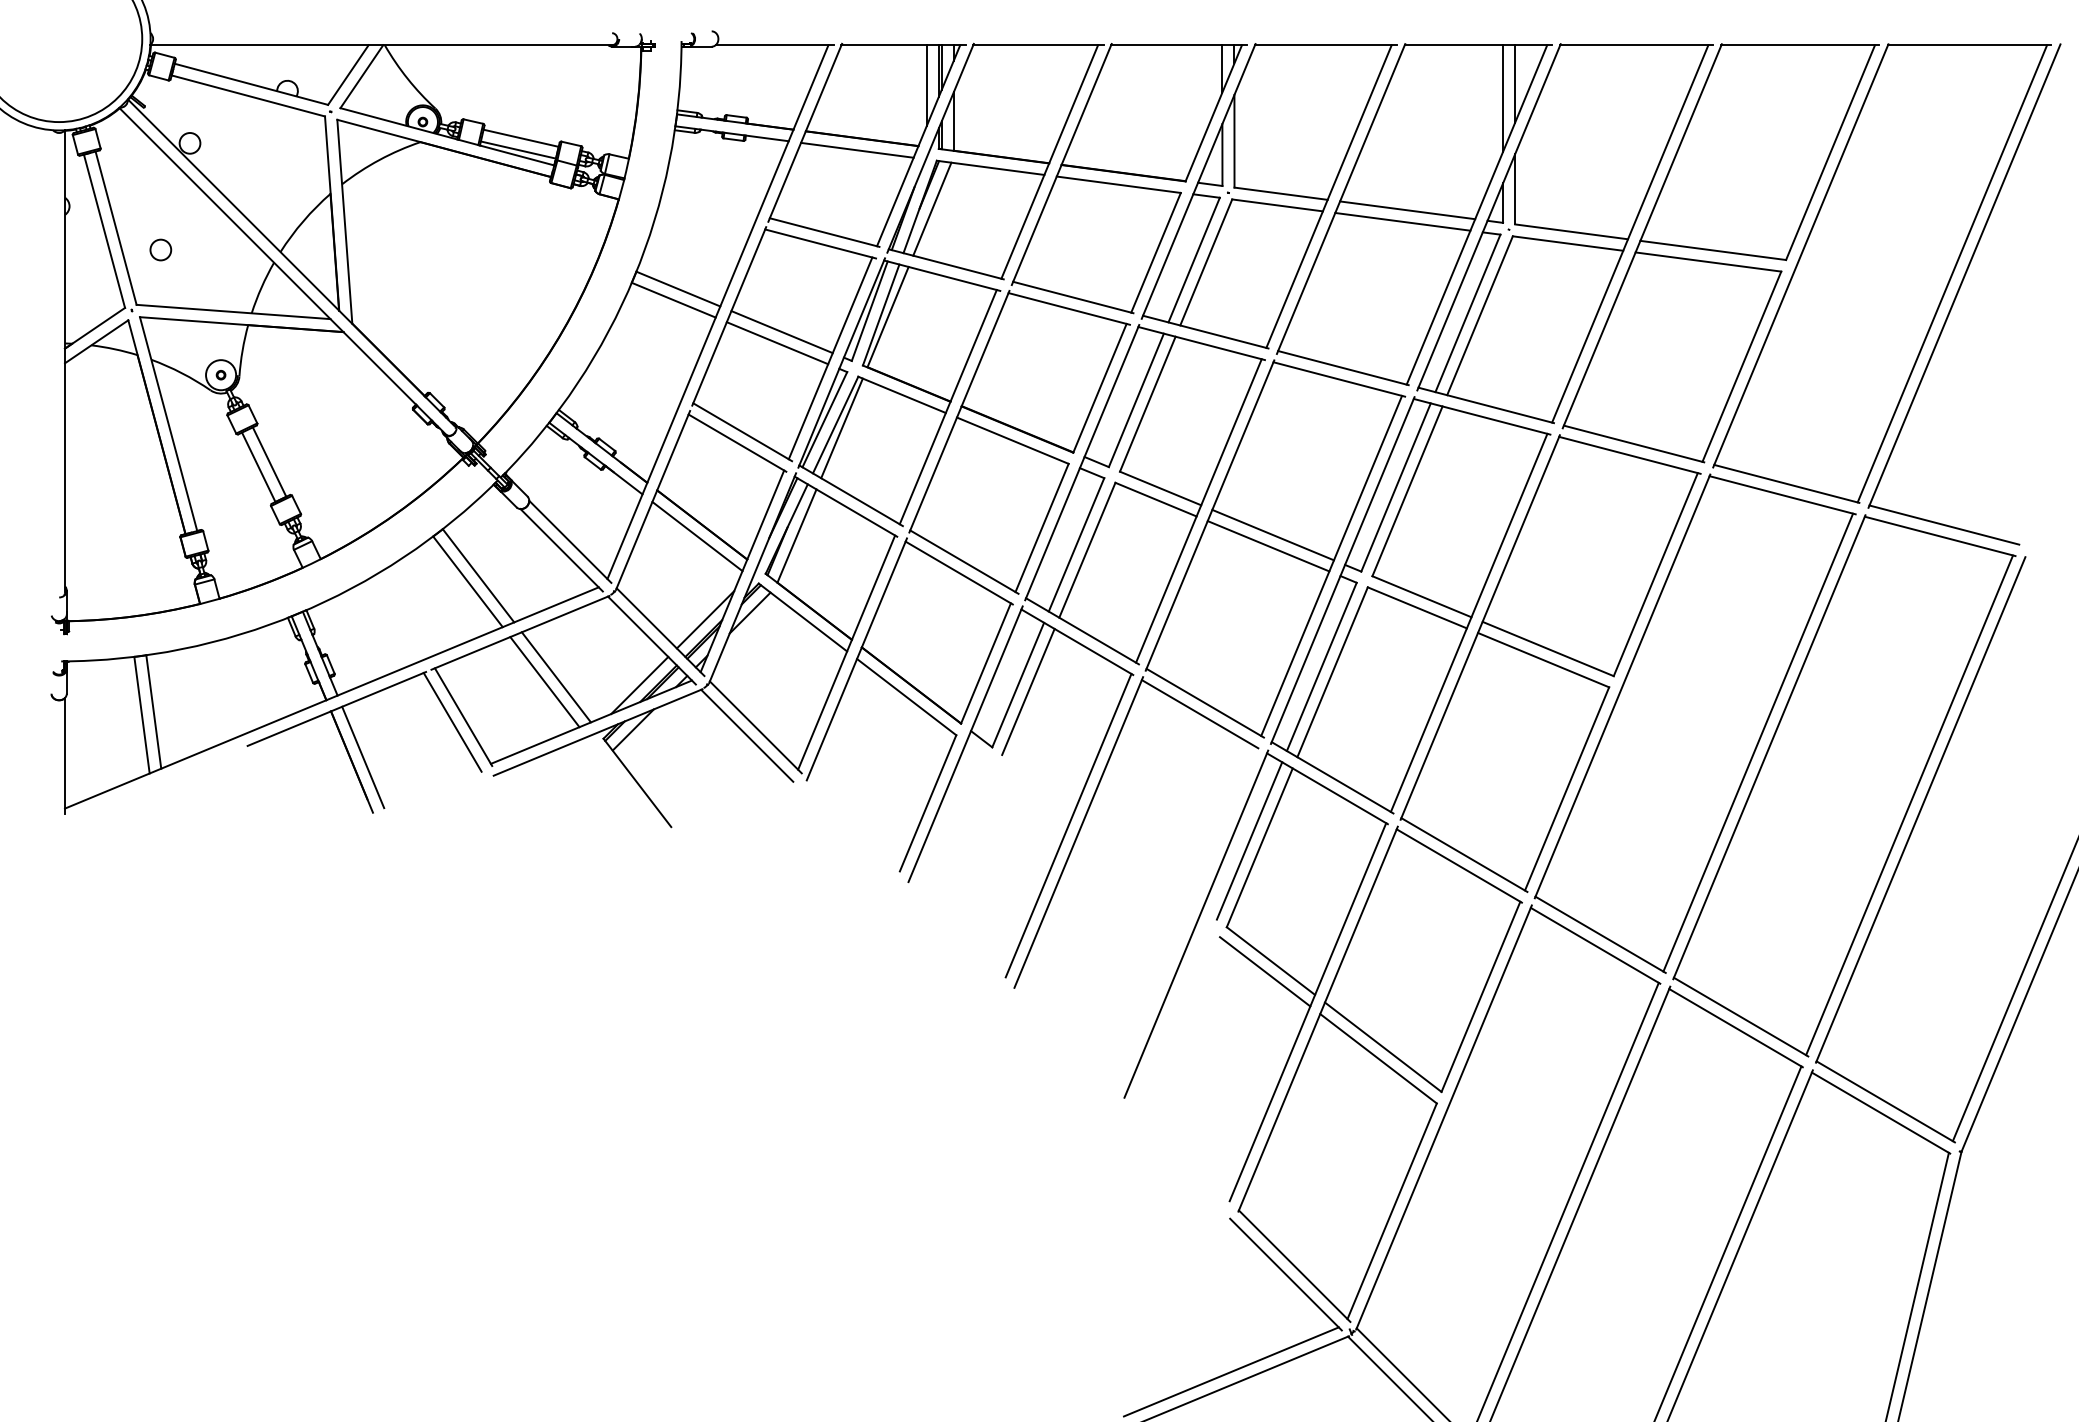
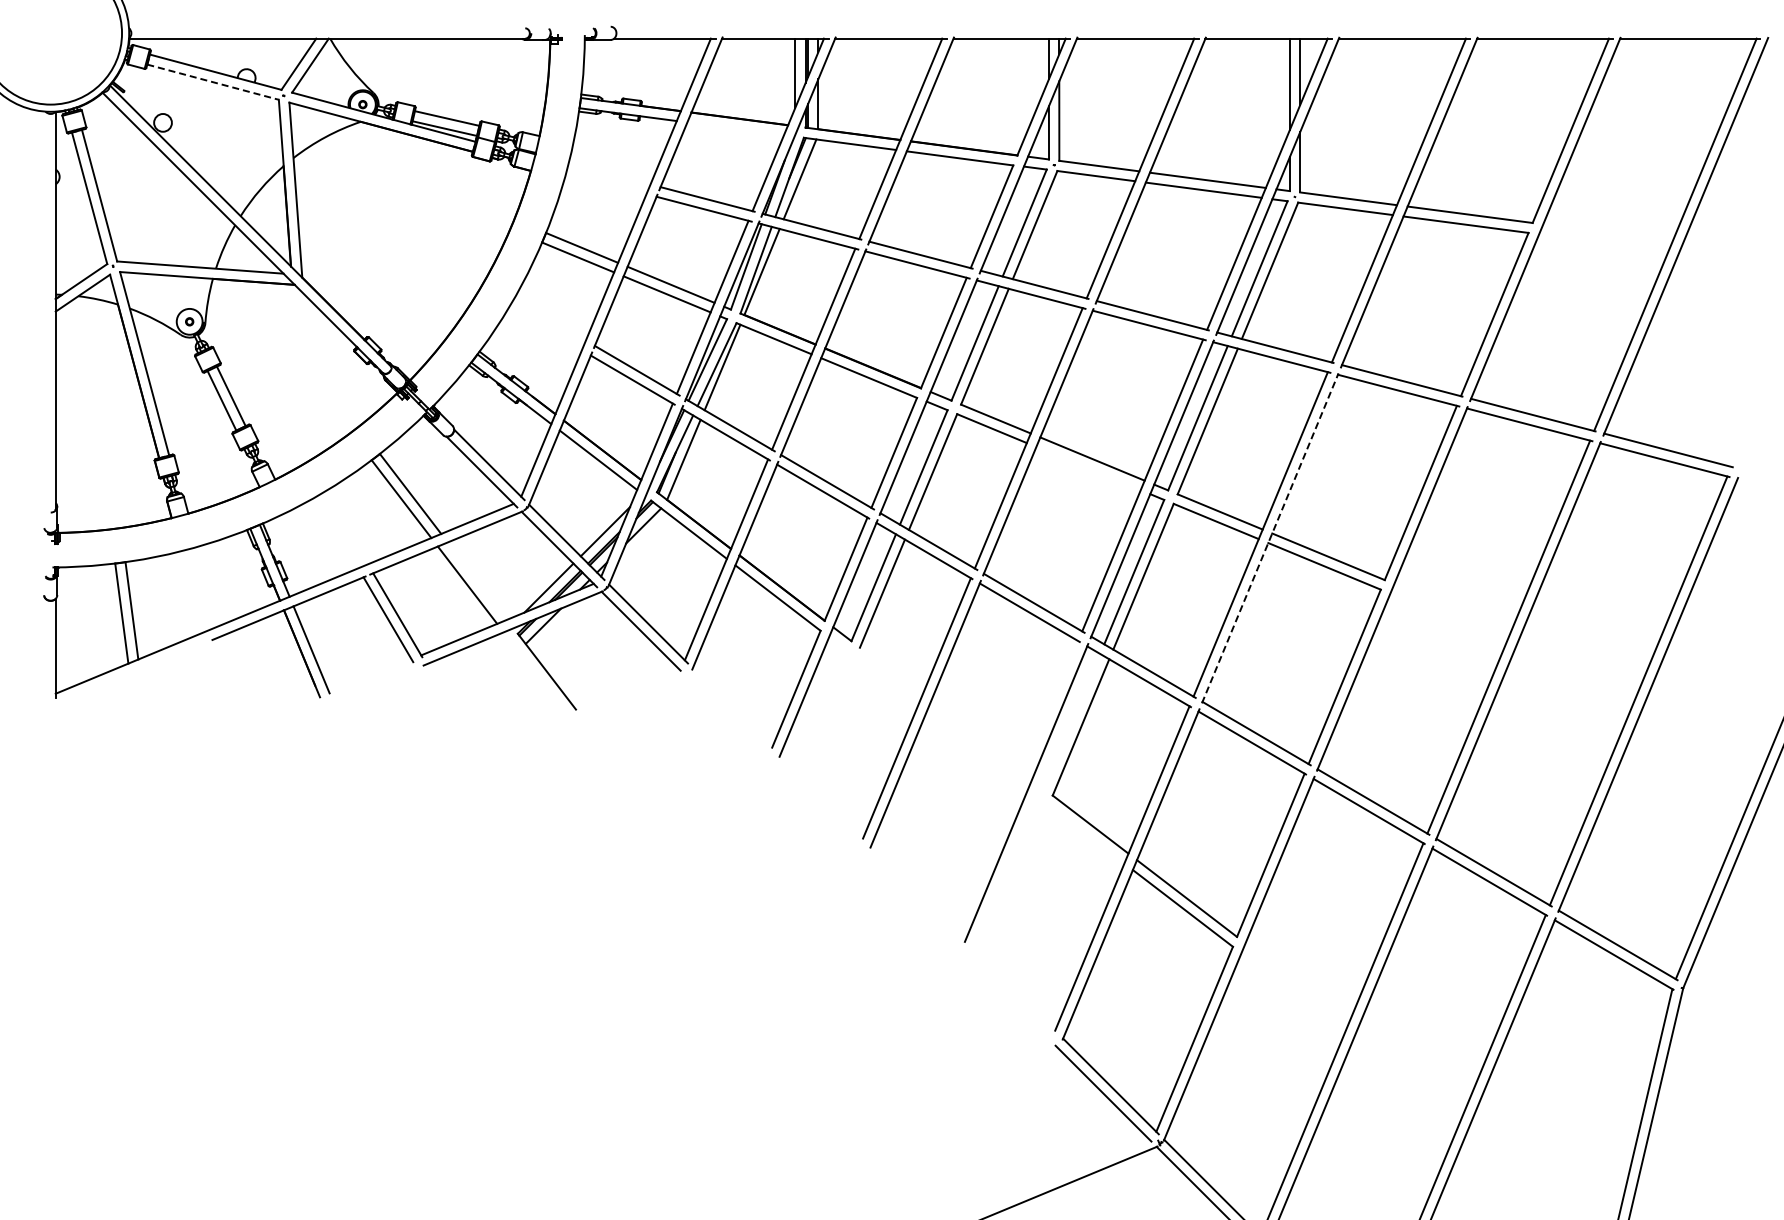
line: (248, 96) -> (213, 82), solid -> dashed
line: (857, 149) -> (735, 128), removed
circle: (160, 250) -> (137, 214), removed
line: (1268, 546) -> (1088, 468), removed
line: (1480, 627) -> (1270, 538), solid -> dashed
line: (556, 676) -> (477, 580), removed
line: (1249, 840) -> (1072, 721), removed
line: (1264, 971) -> (1085, 833), removed
line: (1231, 1371) -> (1056, 1176), removed

